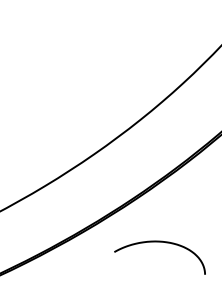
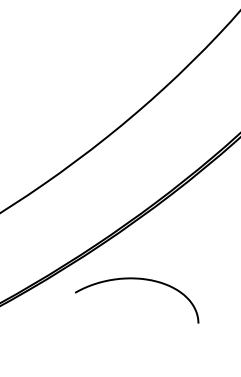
curve: (159, 242) -> (136, 279), moved

